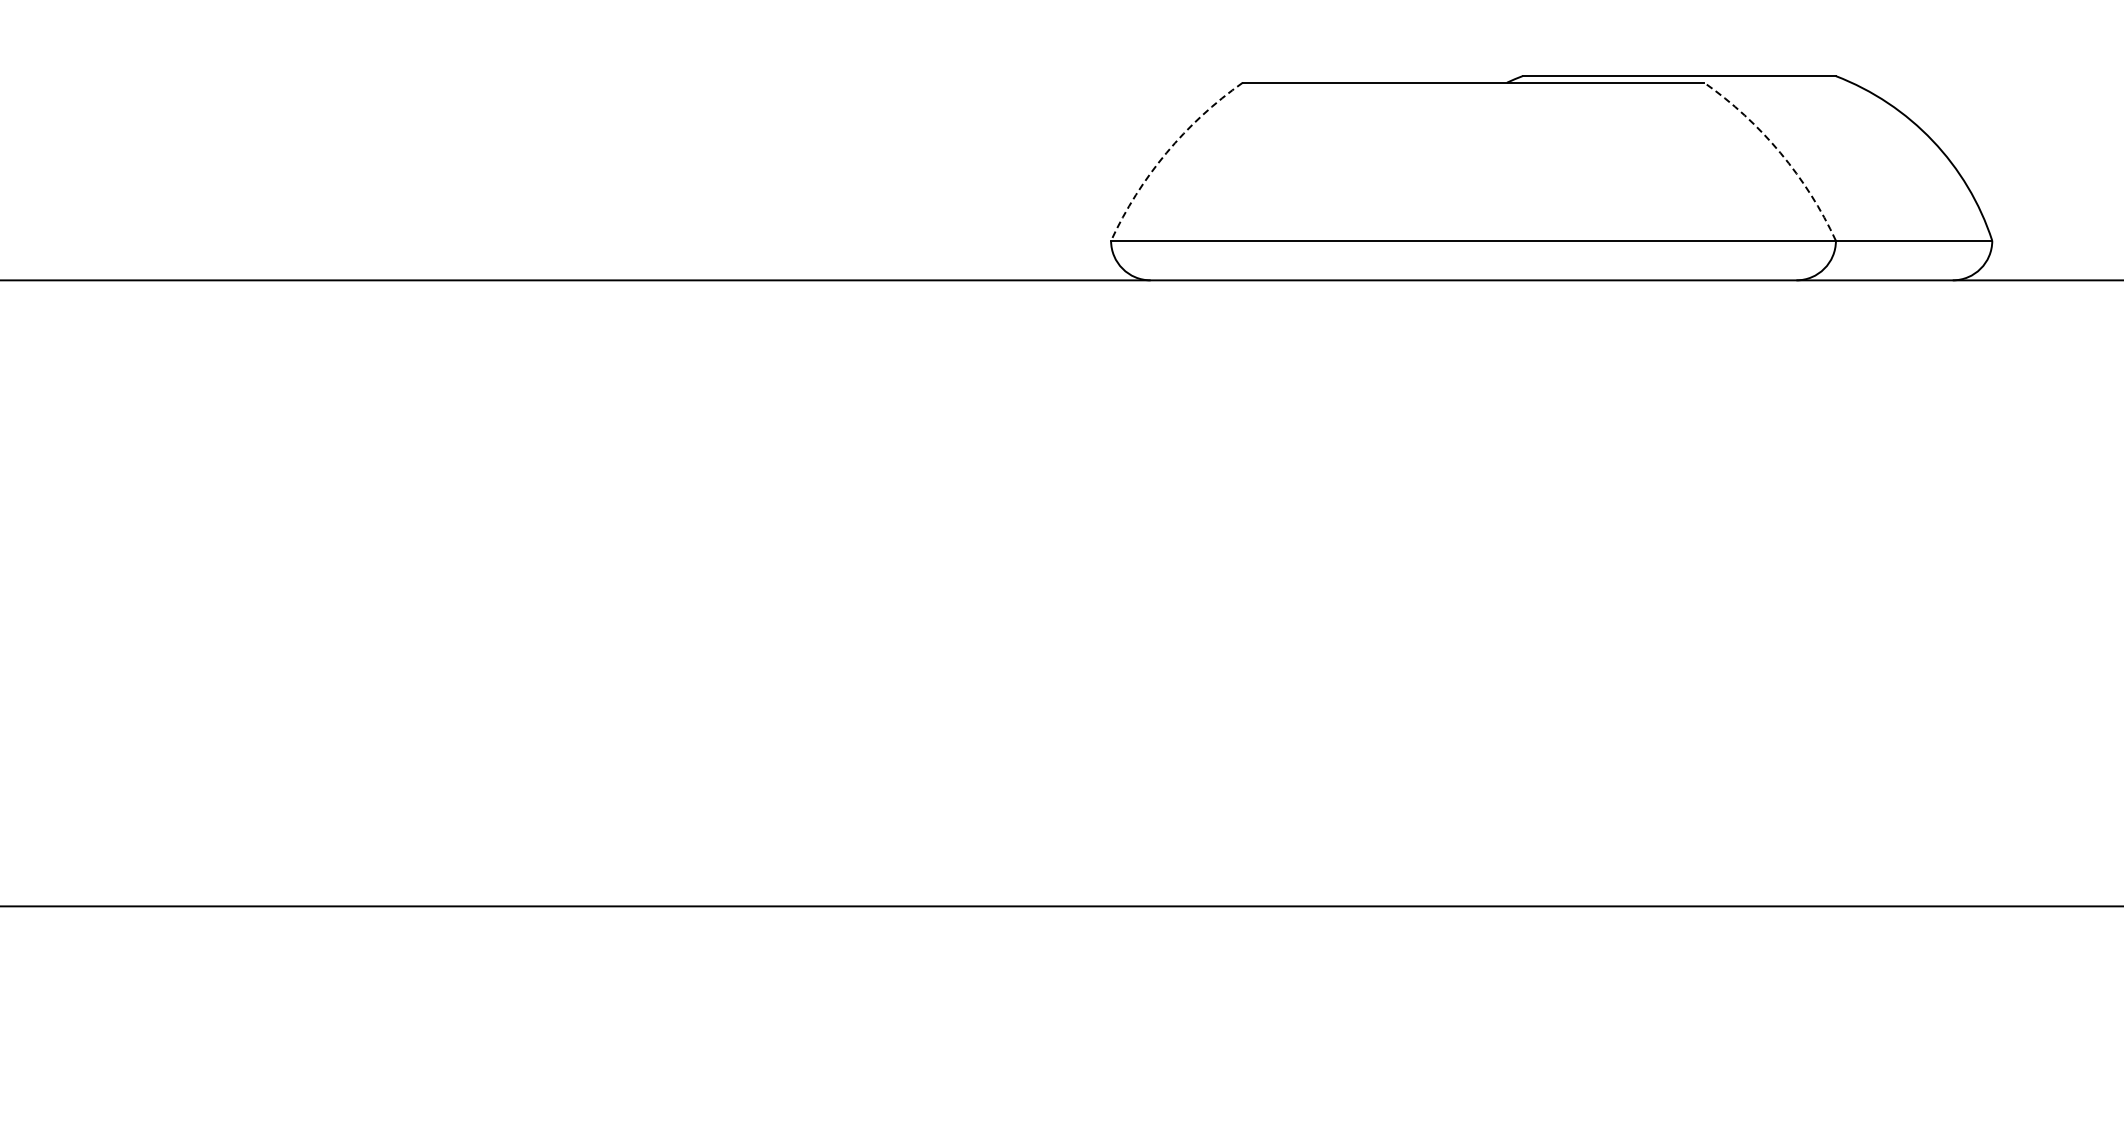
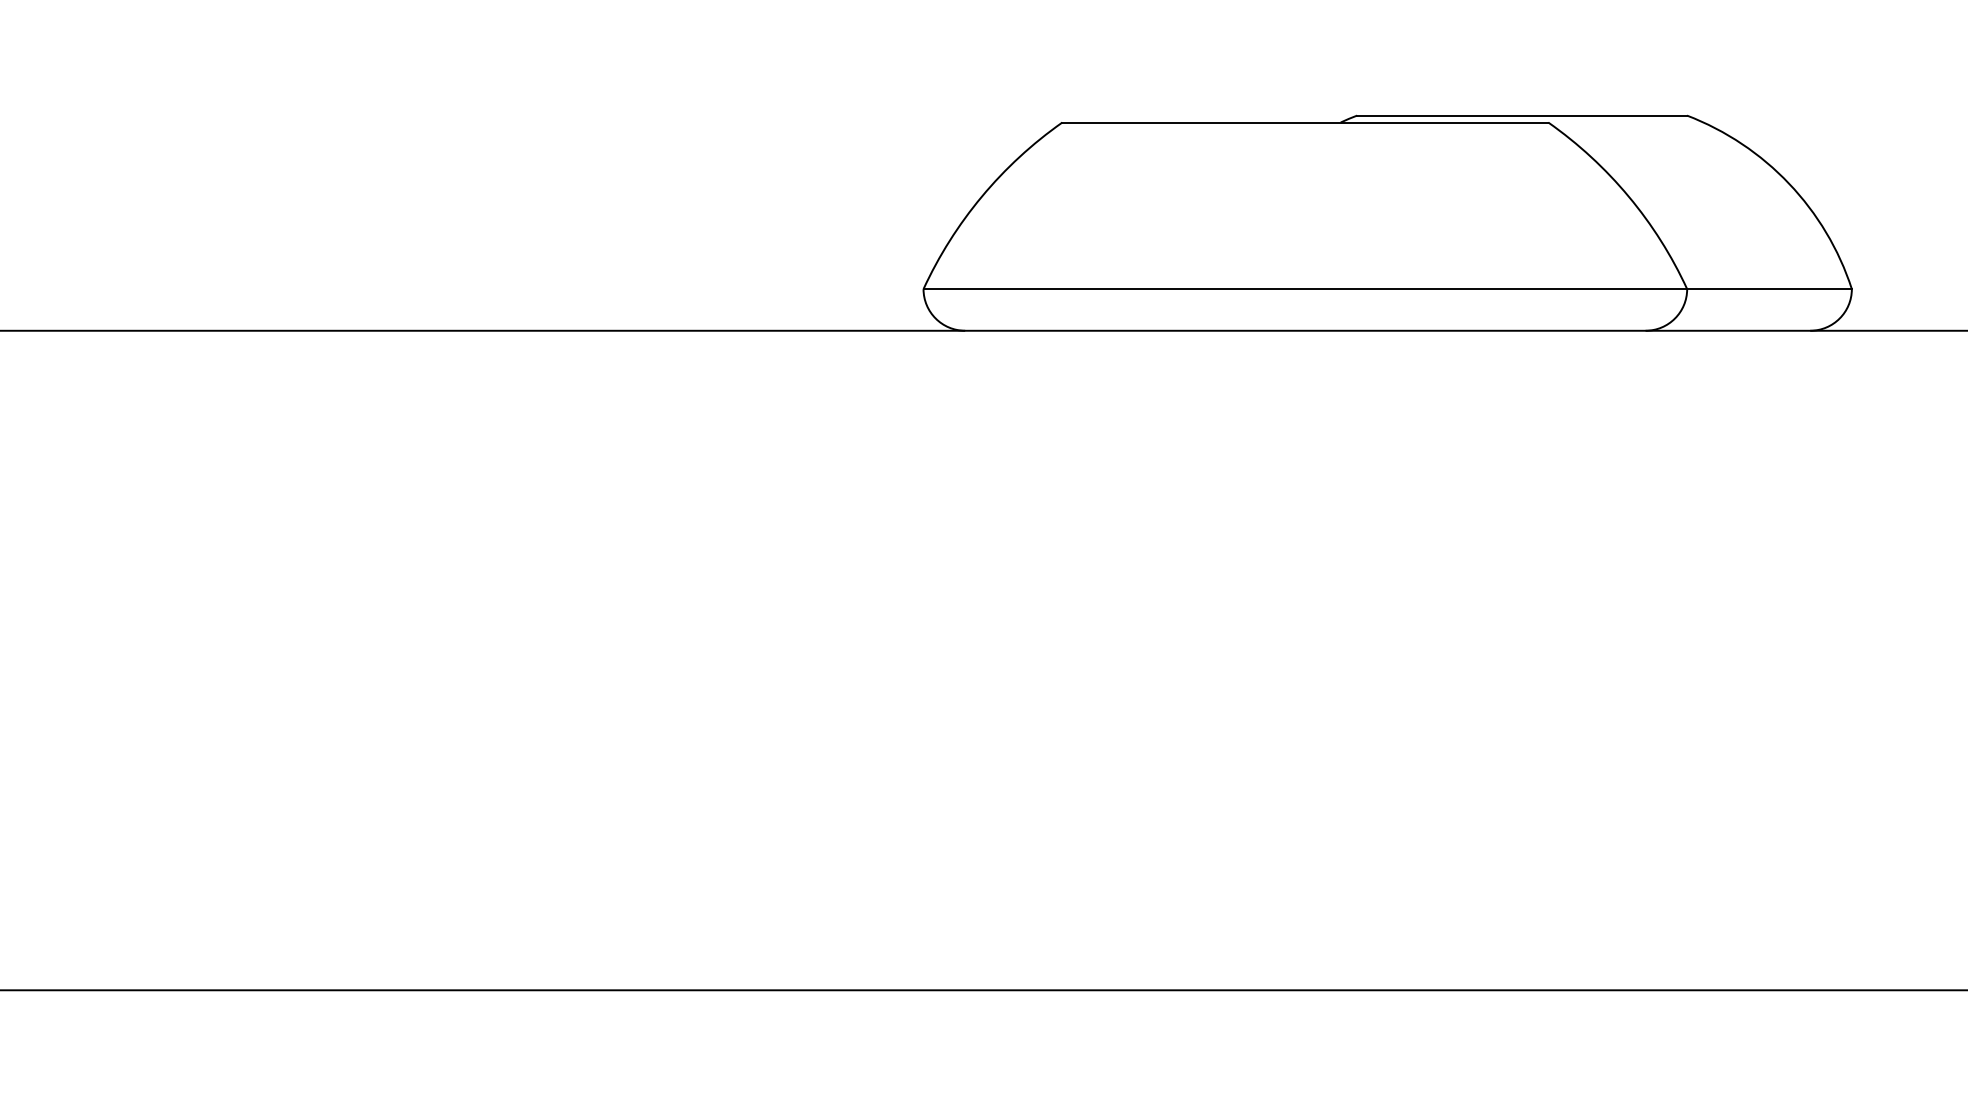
arc: (1166, 153) -> (981, 197), dashed -> solid
arc: (1780, 153) -> (1628, 197), dashed -> solid

